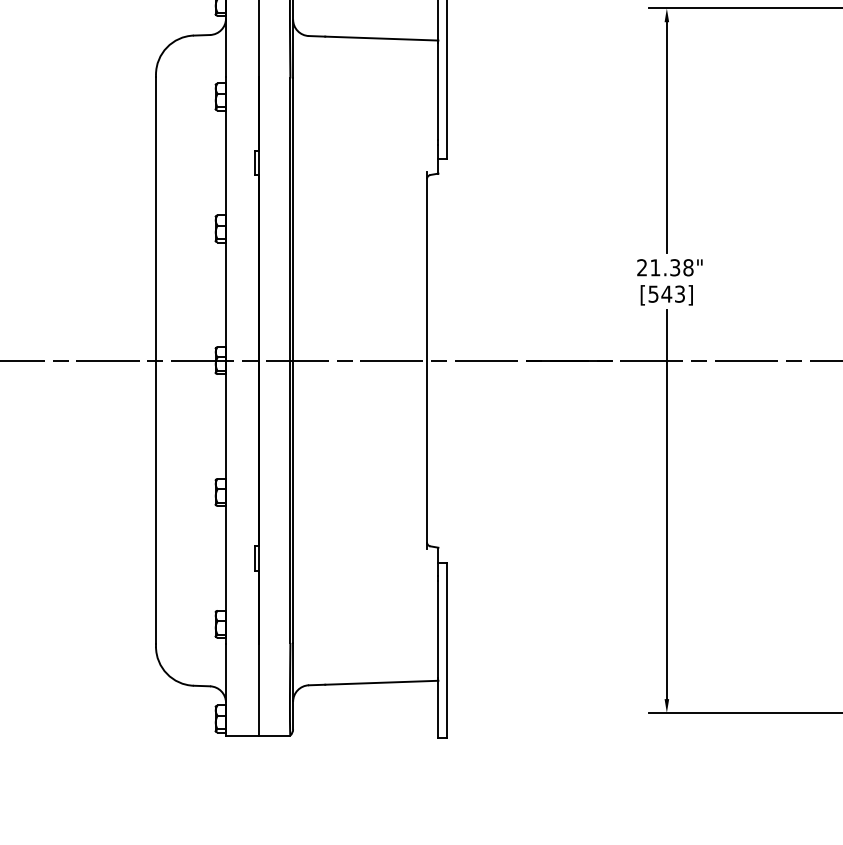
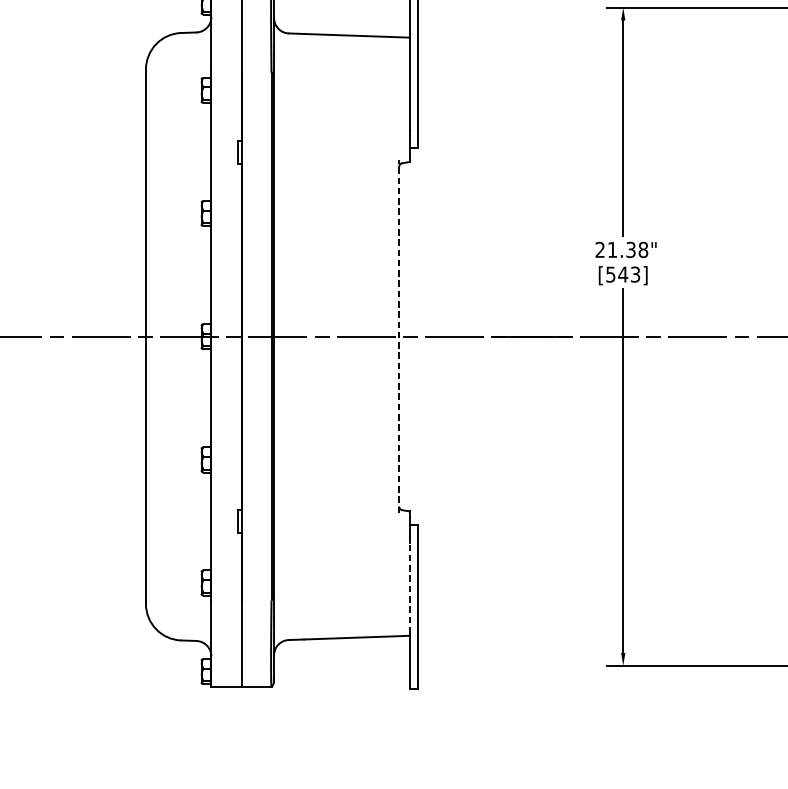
line: (427, 360) -> (399, 336), solid -> dashed
line: (438, 629) -> (409, 587), solid -> dashed

